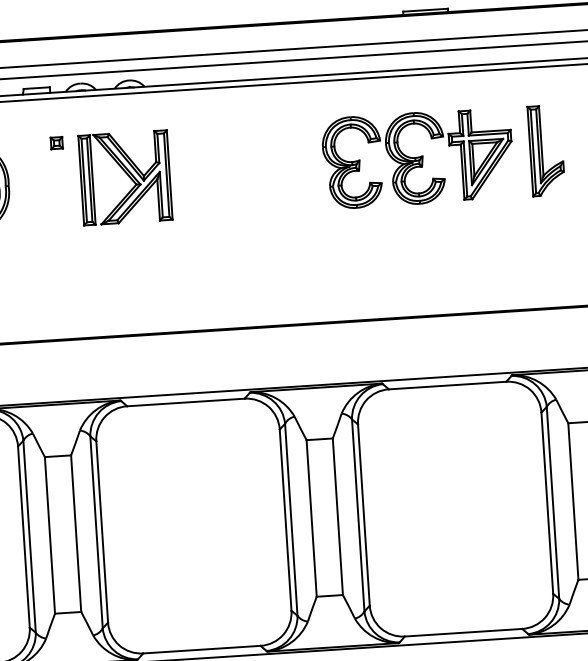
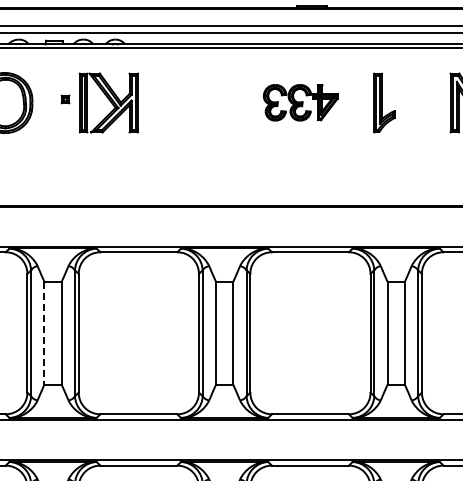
part: (56, 143) -> (65, 99), moved
part: (417, 158) -> (300, 102), size x0.6
line: (50, 535) -> (44, 333), solid -> dashed

